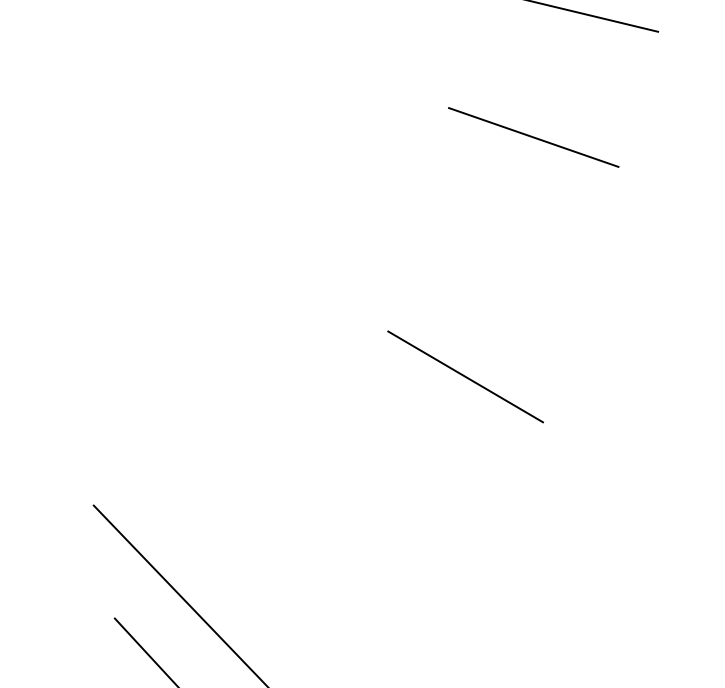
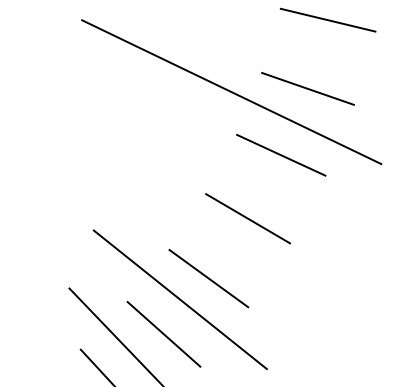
line: (392, 144) -> (231, 92), added
line: (484, 258) -> (281, 154), added
line: (464, 376) -> (247, 218), moved
line: (350, 487) -> (208, 278), added
line: (296, 525) -> (179, 299), added
line: (267, 590) -> (163, 334), added

